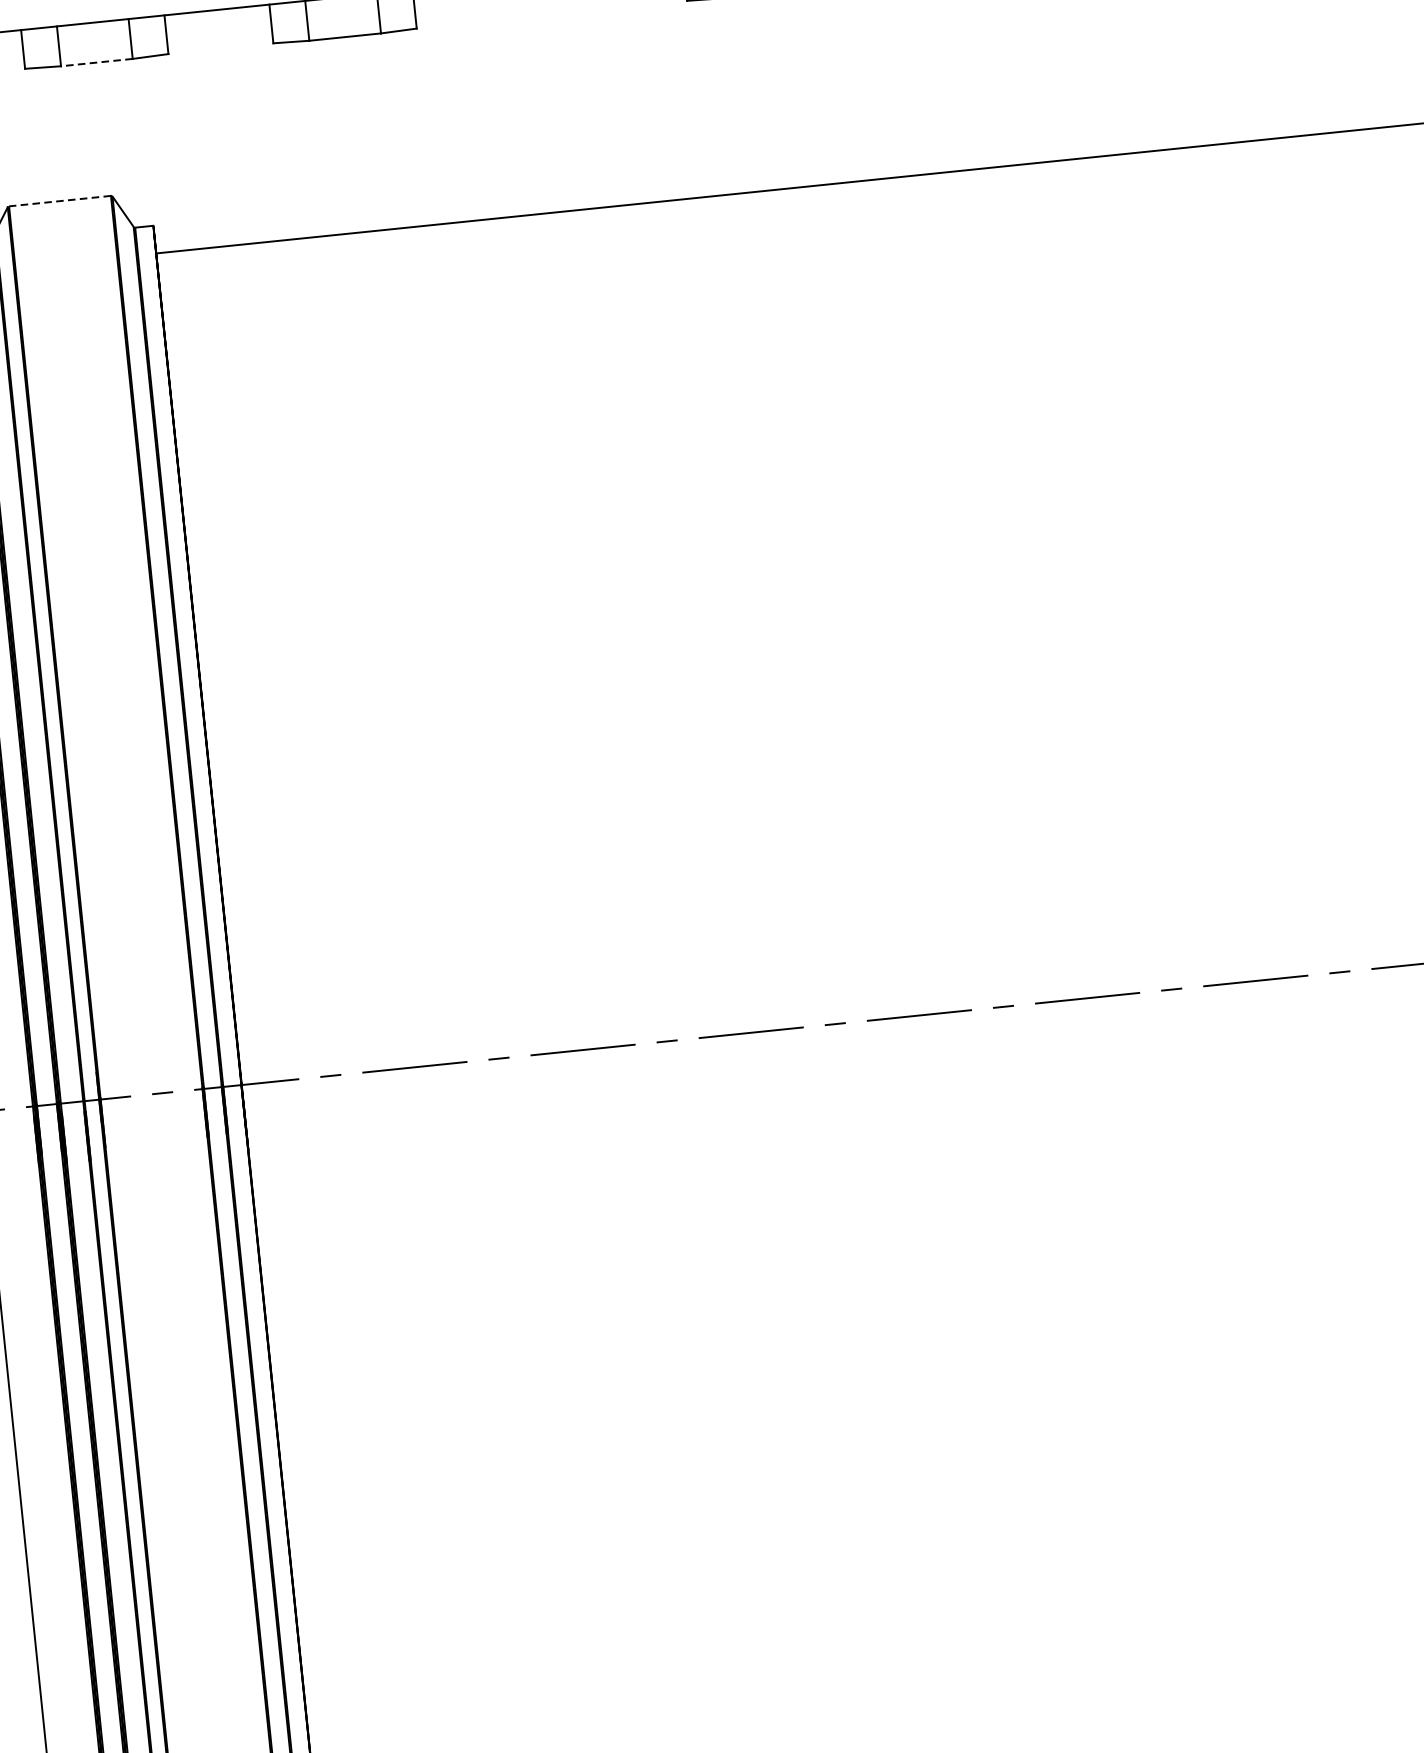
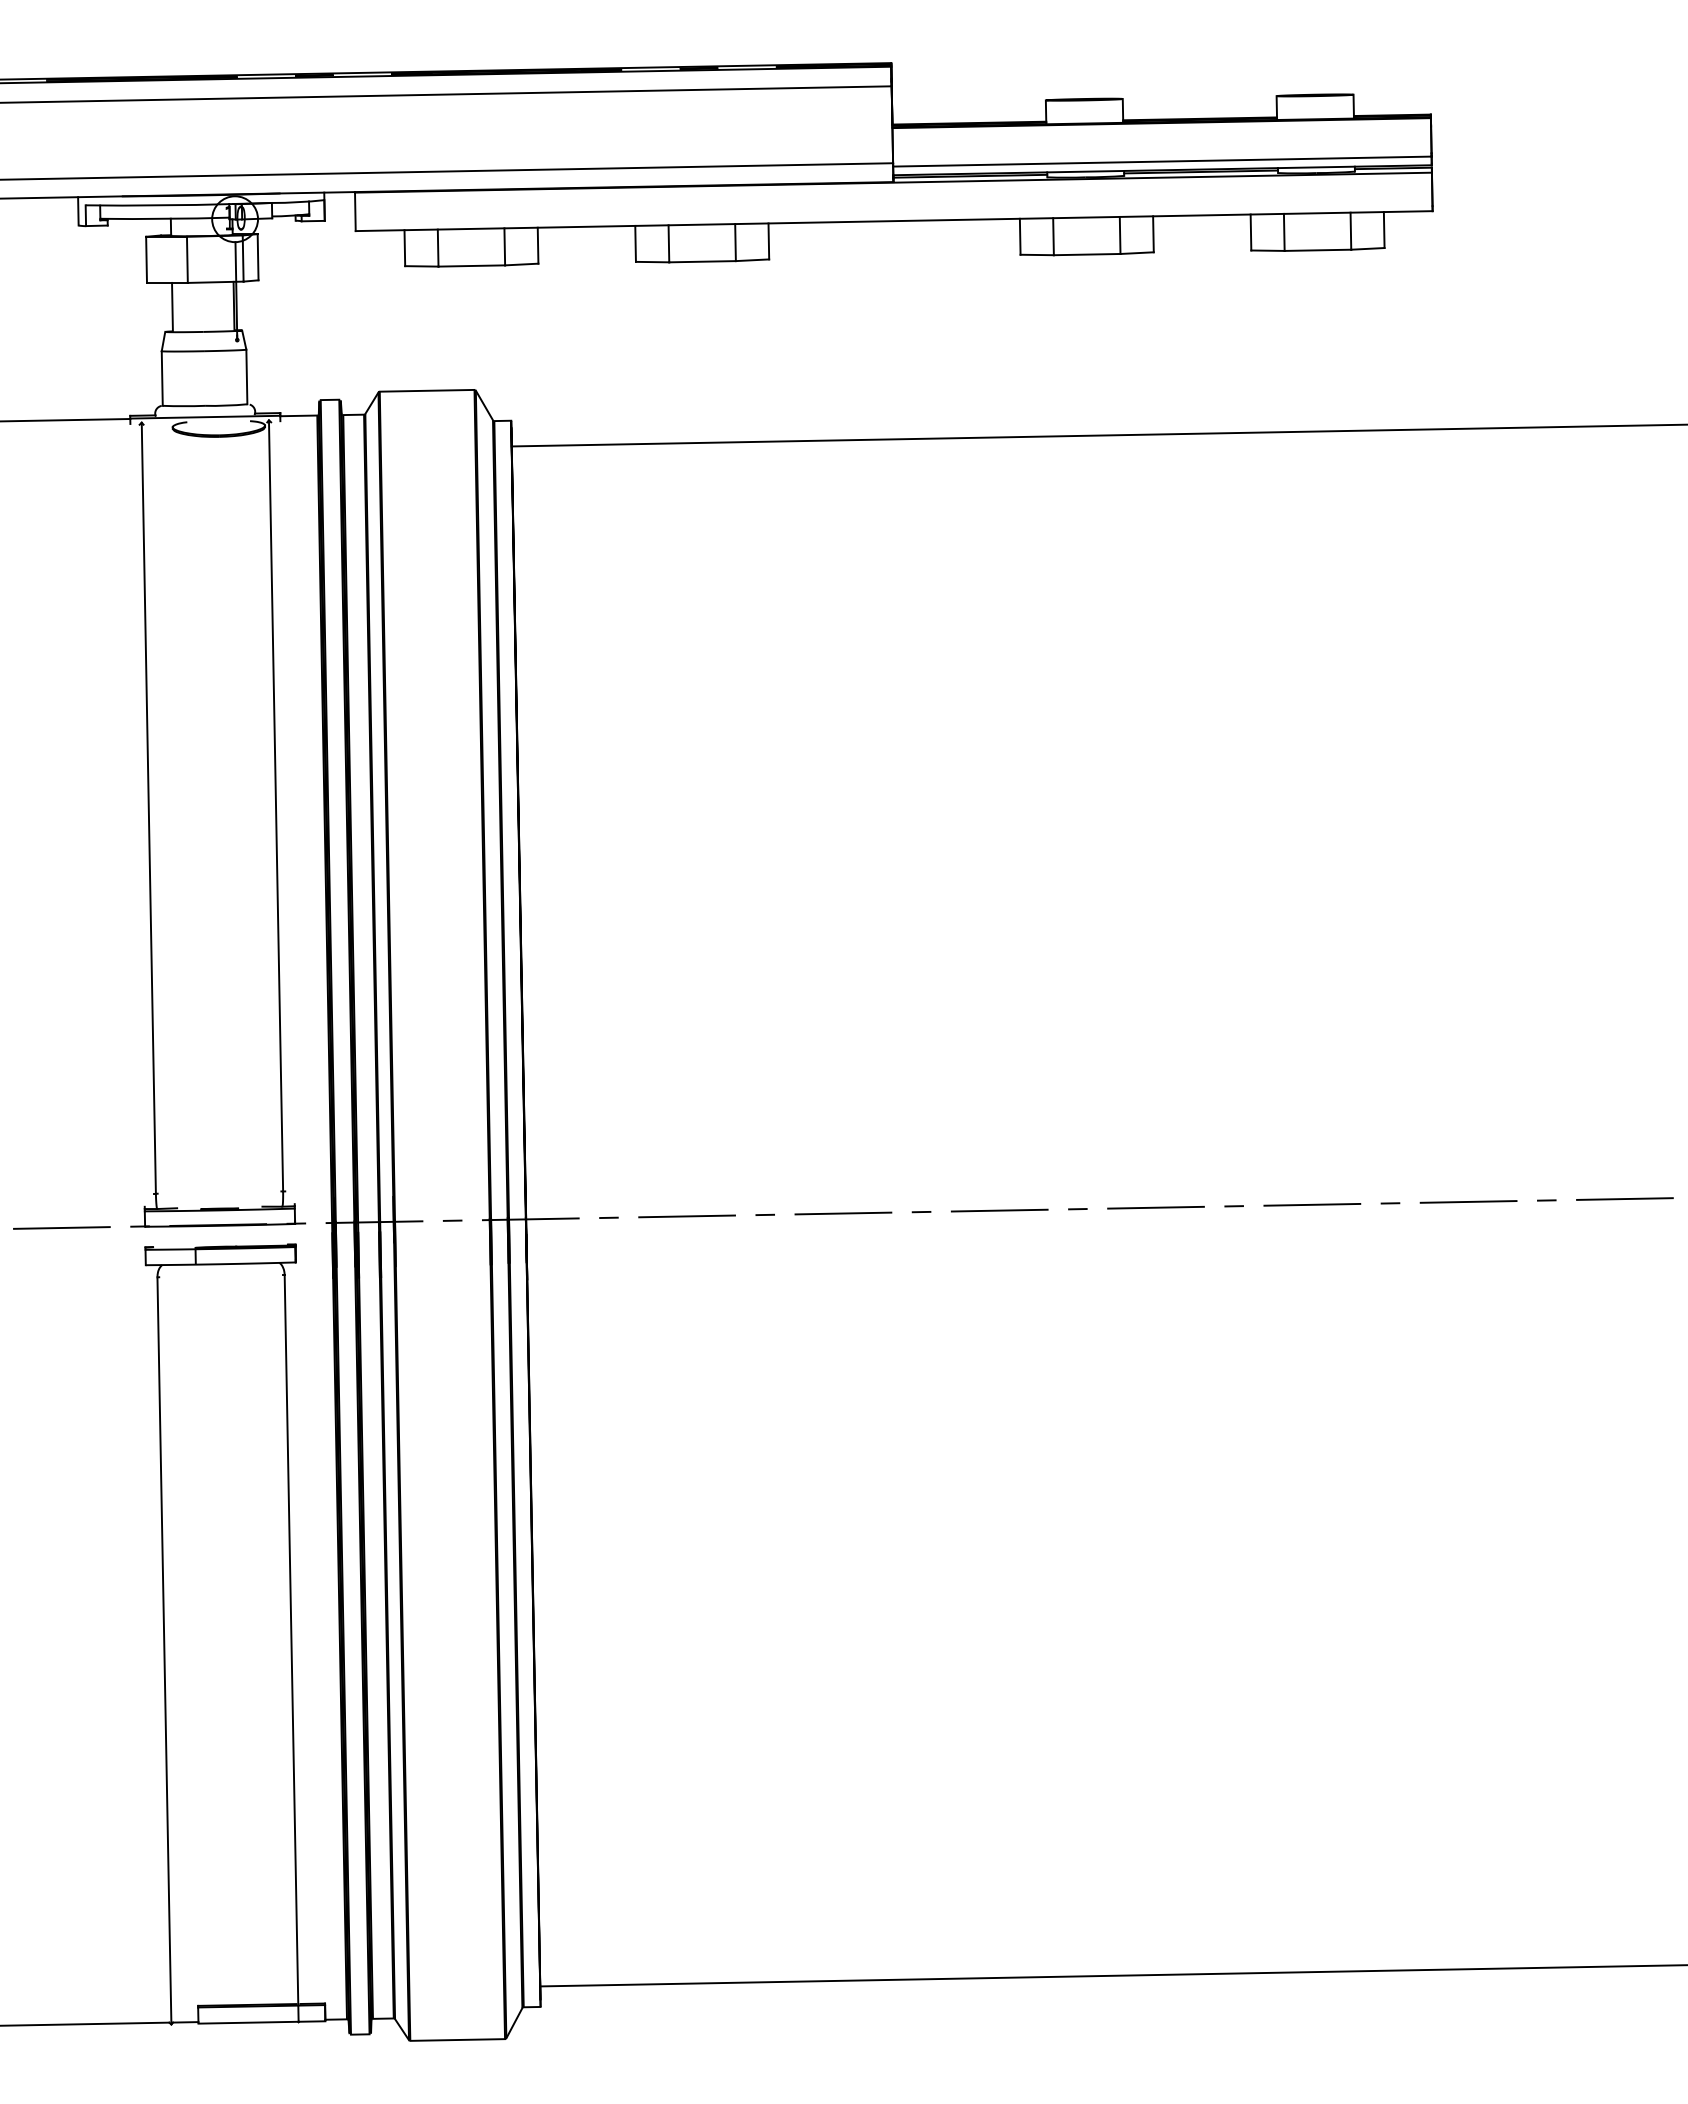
line: (96, 63) -> (471, 266), dashed -> solid
line: (59, 200) -> (426, 390), dashed -> solid

